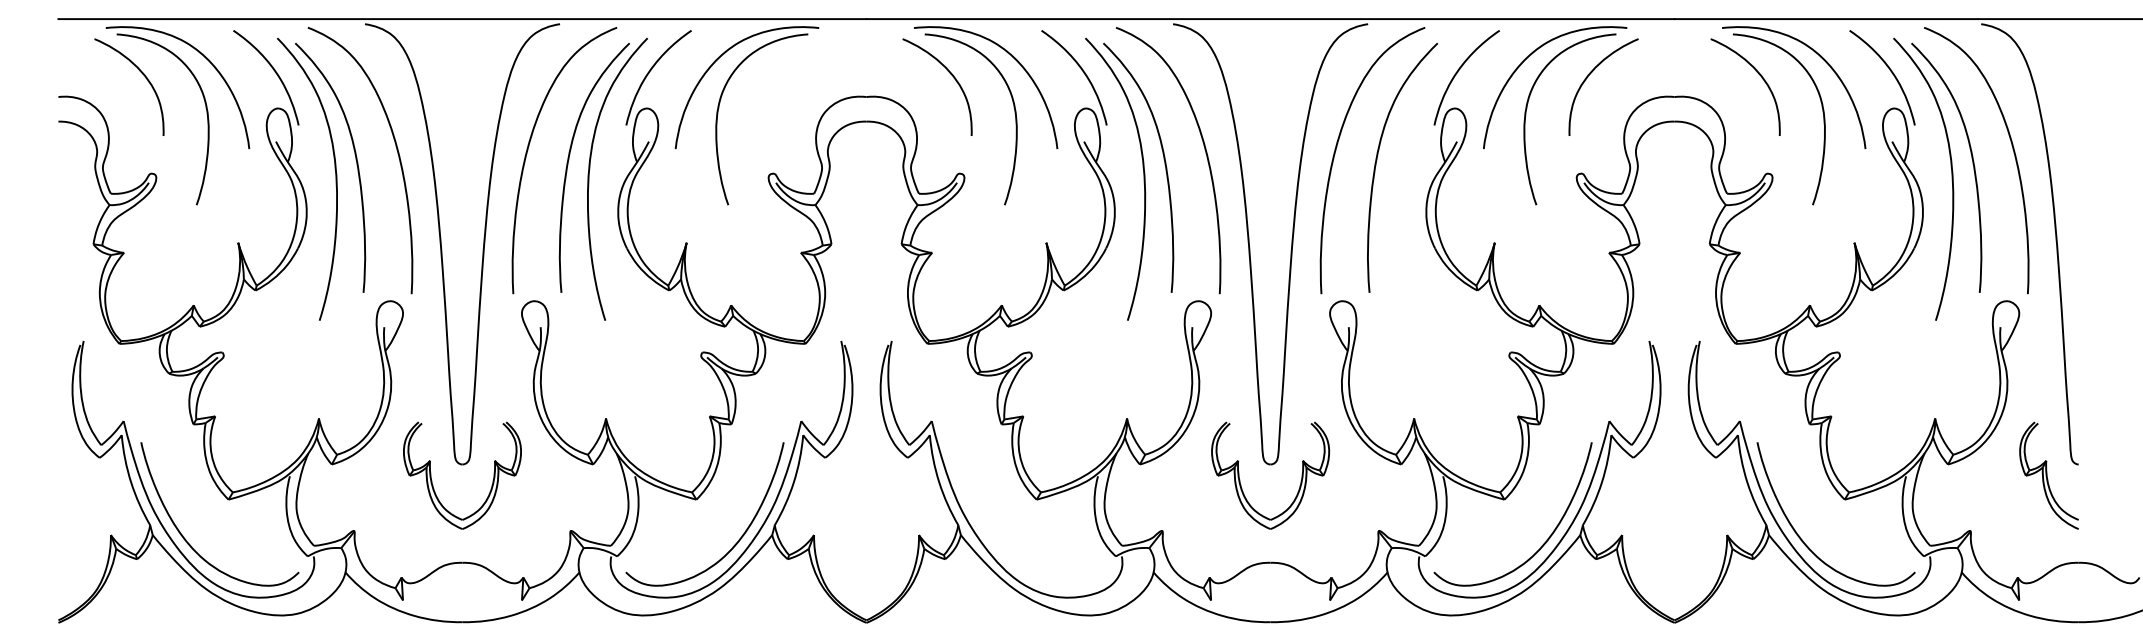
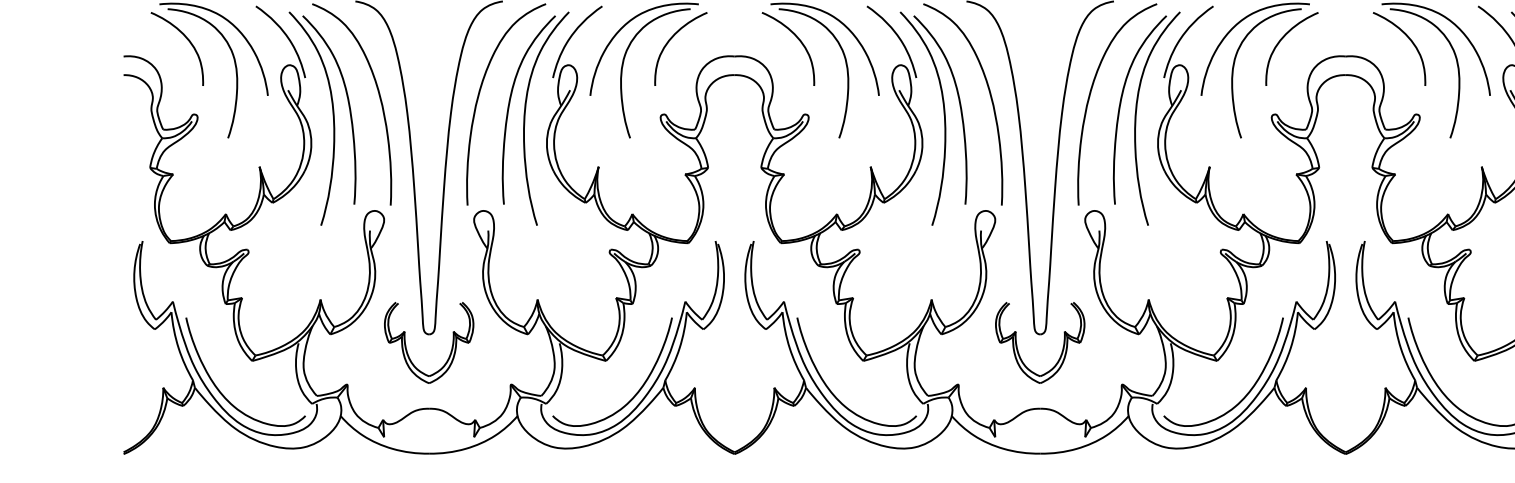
curve: (783, 73) -> (671, 38), added
curve: (1397, 178) -> (1136, 118), added
curve: (994, 539) -> (831, 391), added

